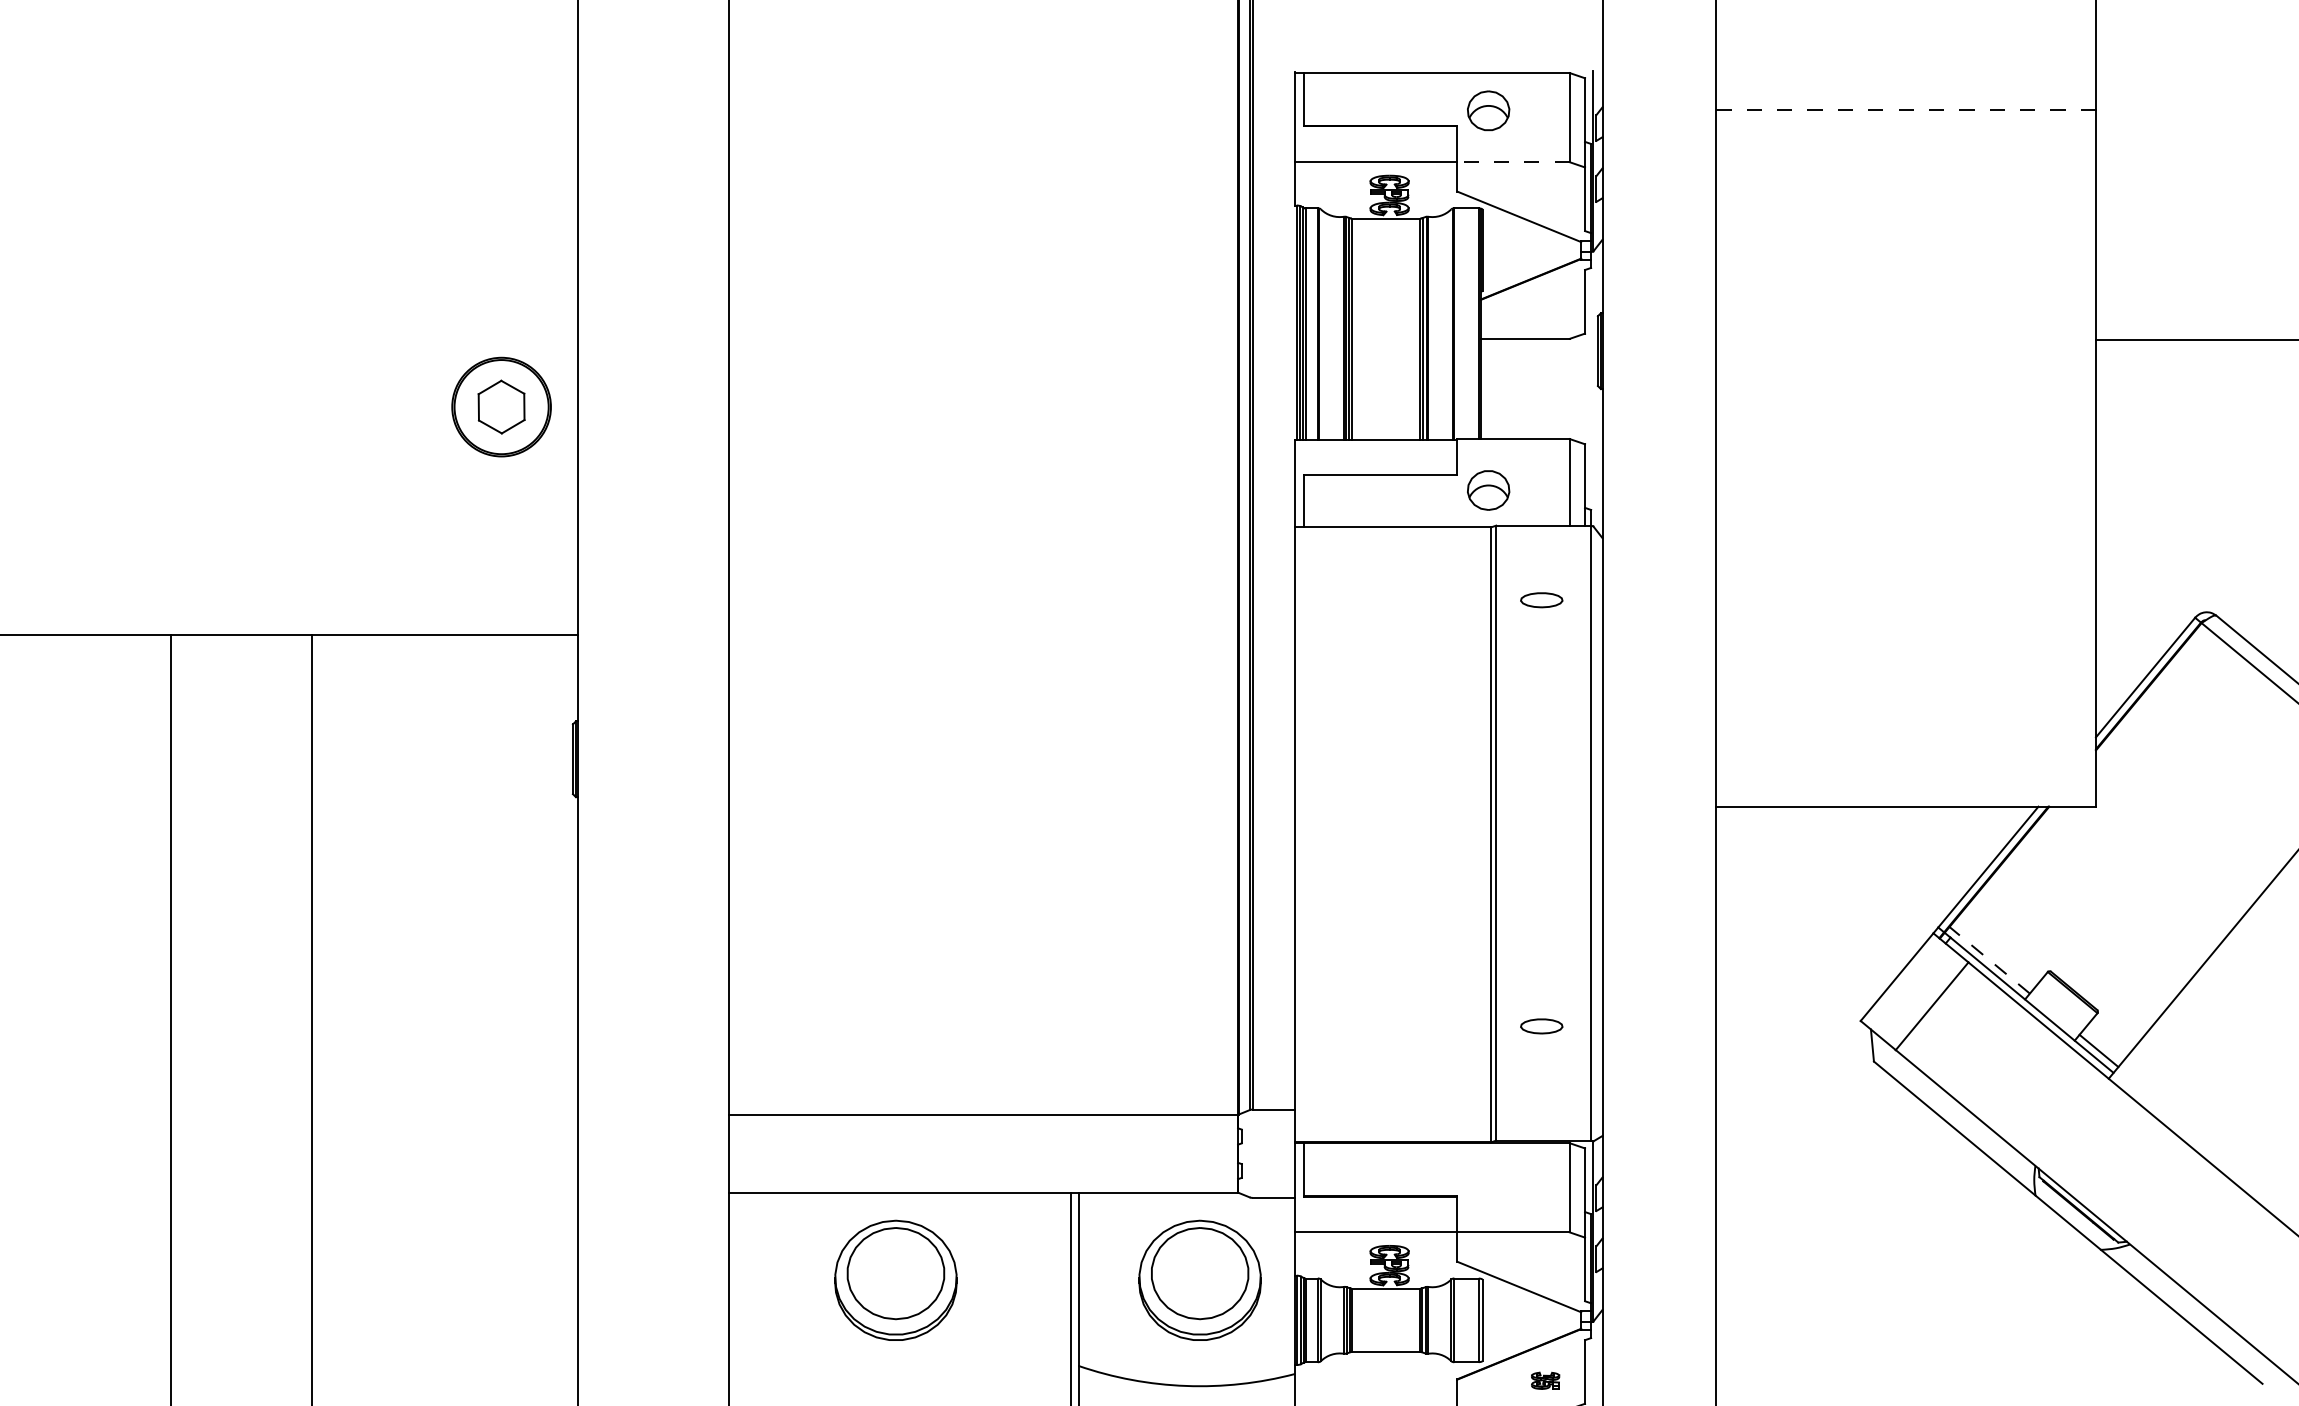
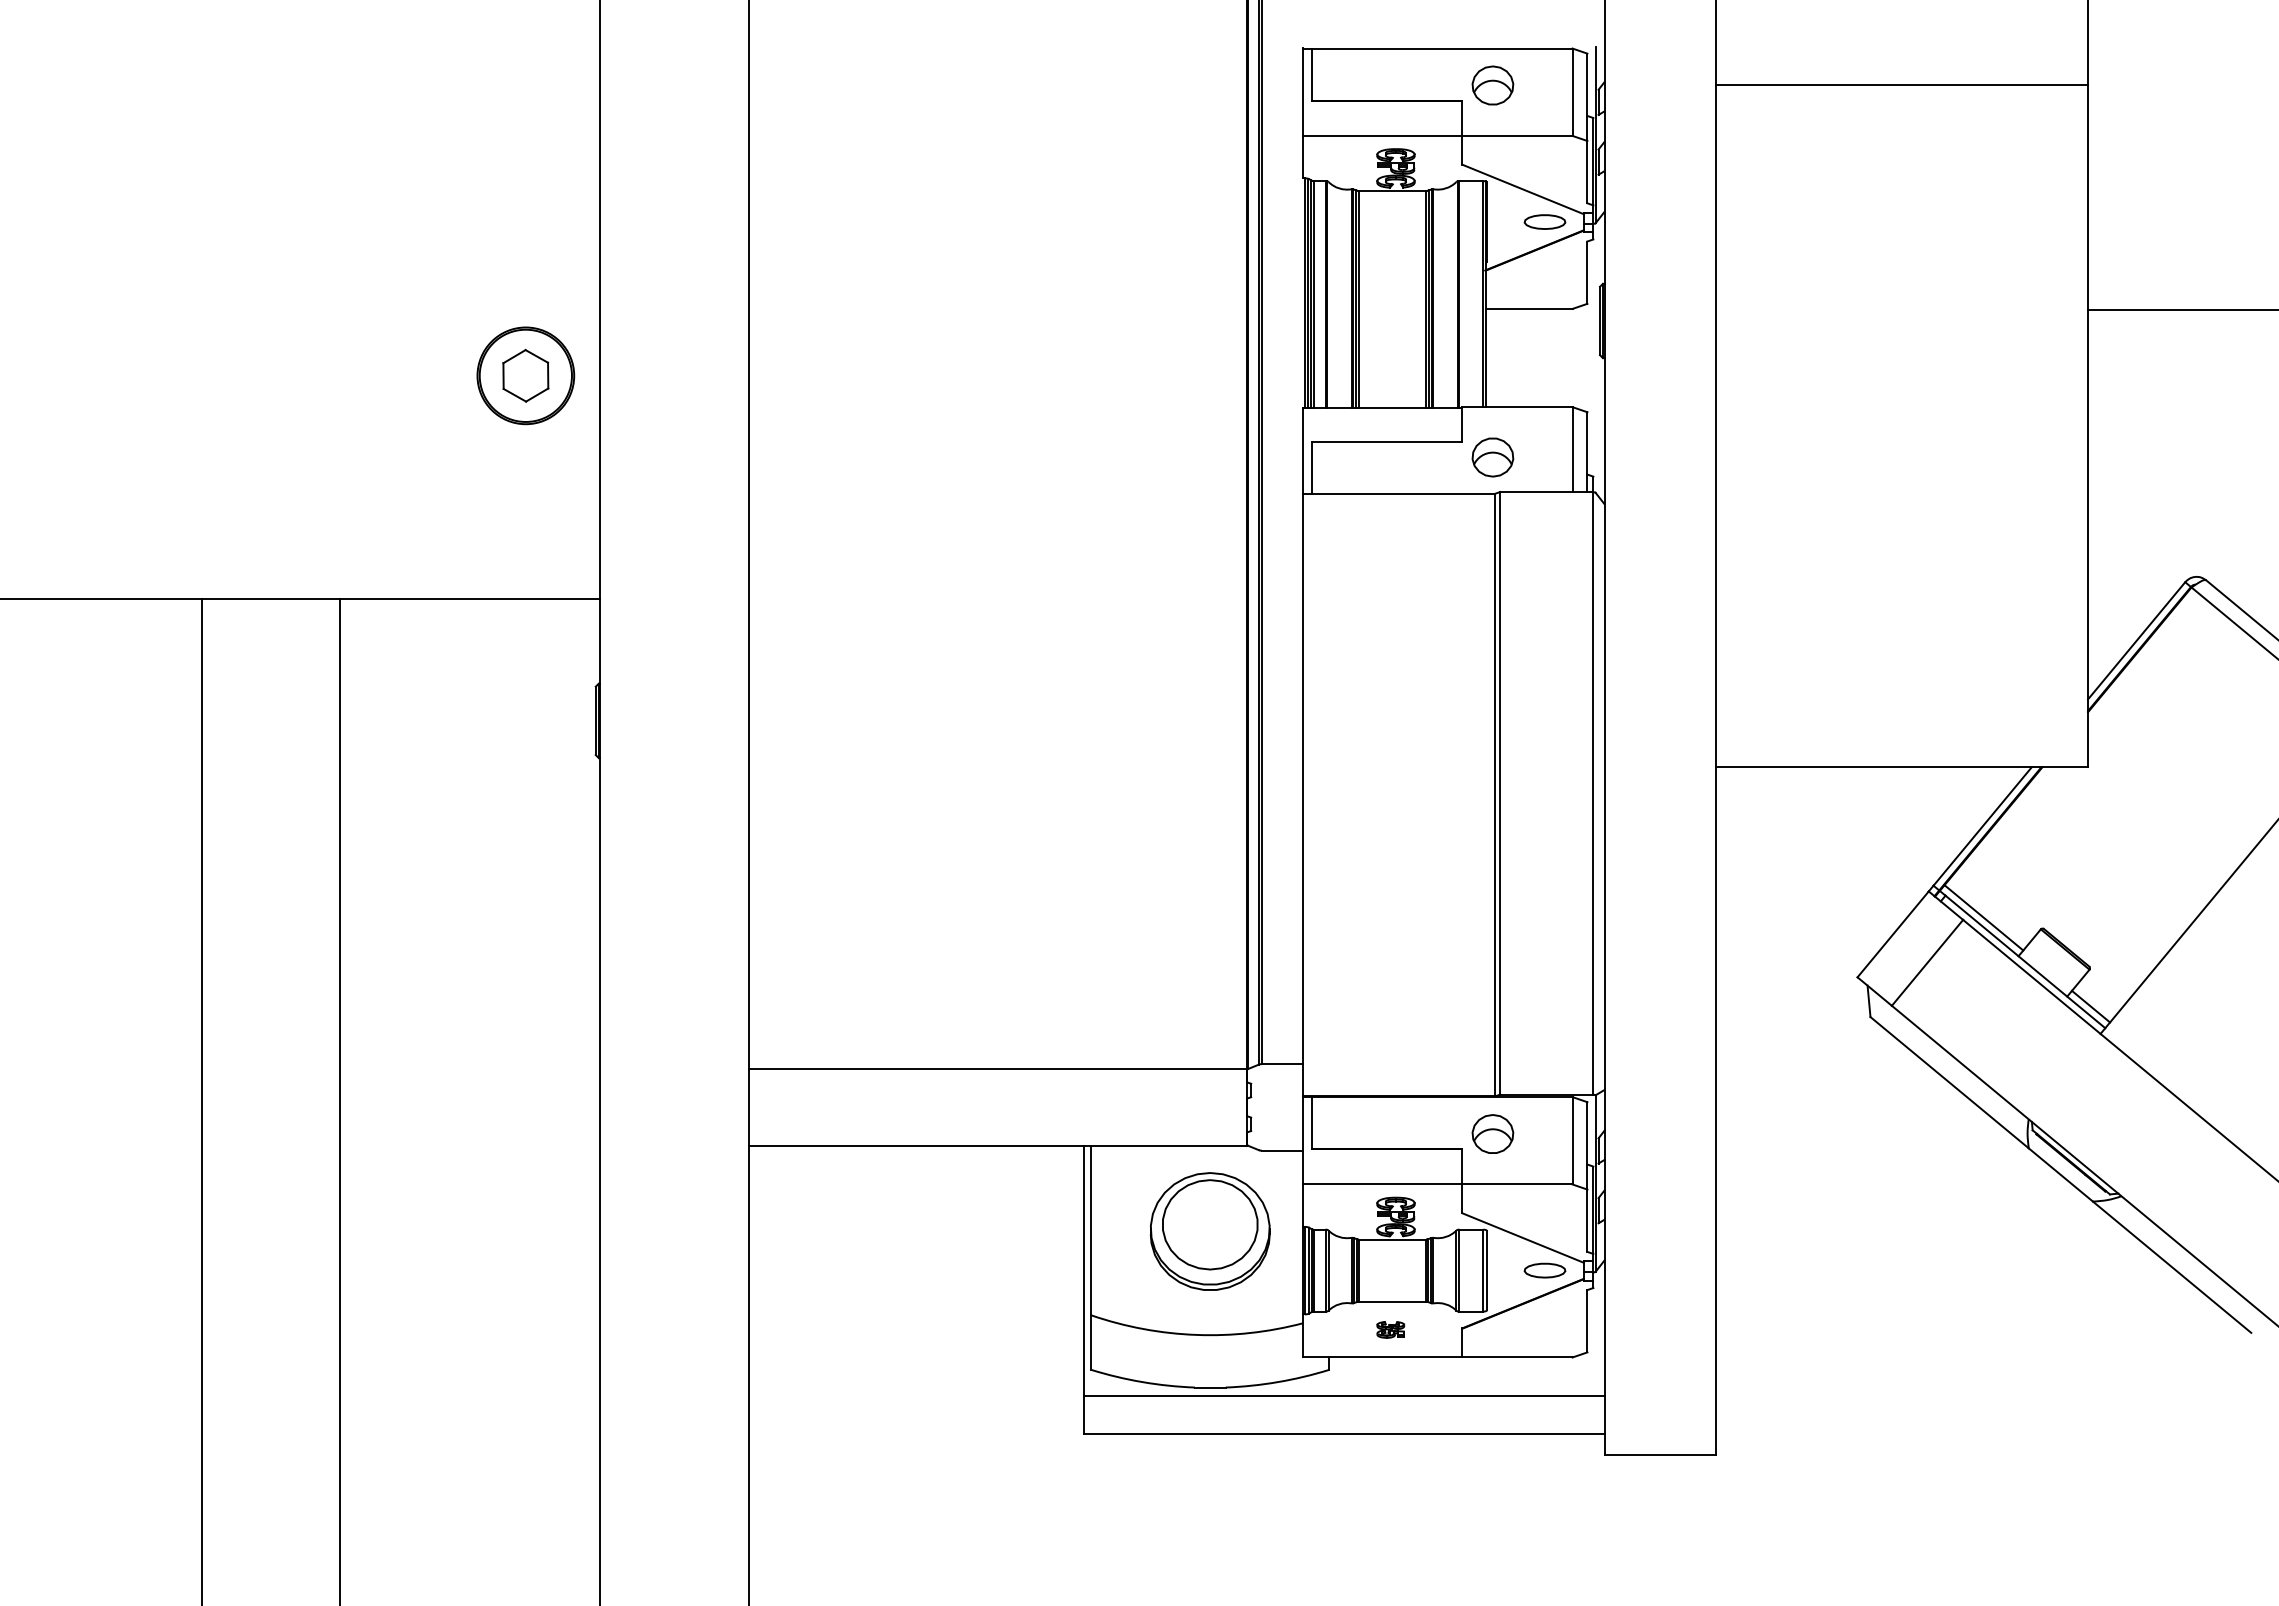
line: (1906, 110) -> (1902, 85), dashed -> solid
line: (1512, 161) -> (1516, 135), dashed -> solid
part: (1541, 599) -> (1544, 221), moved
line: (1989, 959) -> (1983, 917), dashed -> solid
part: (1541, 1026) -> (1544, 1270), moved
part: (1488, 1180) -> (1492, 1133), added
part: (896, 1280) -> (912, 1231), removed
part: (1545, 1380) -> (1390, 1329), moved

